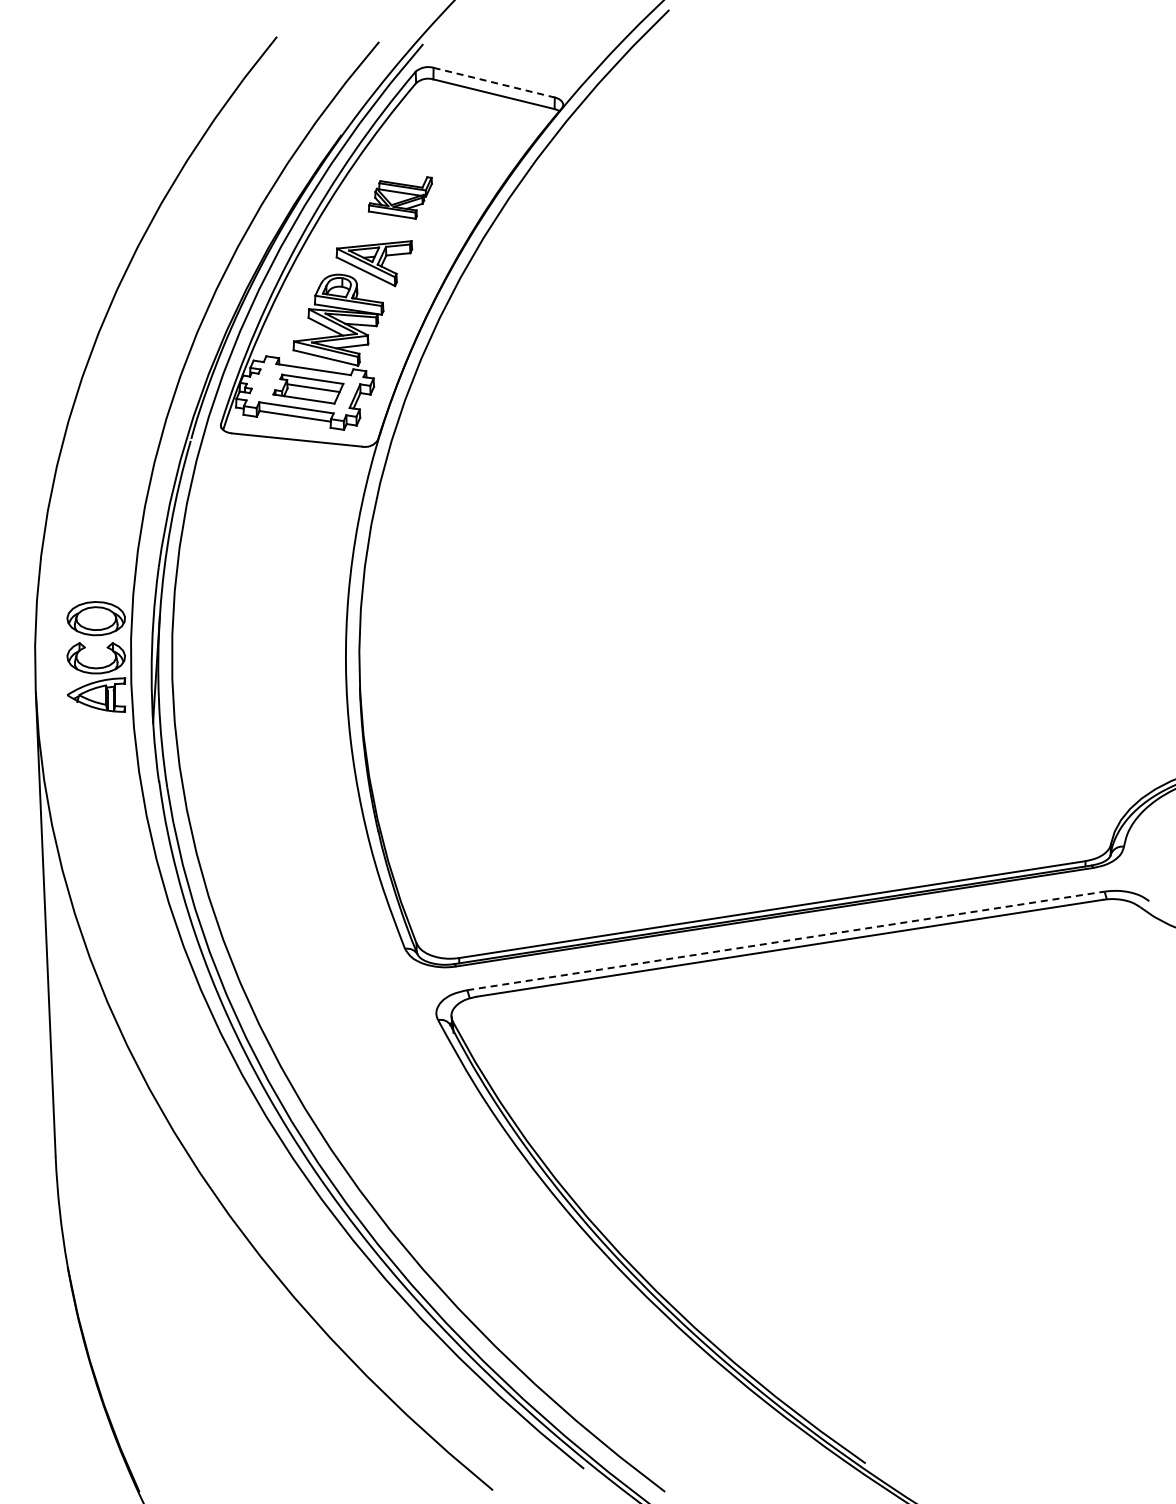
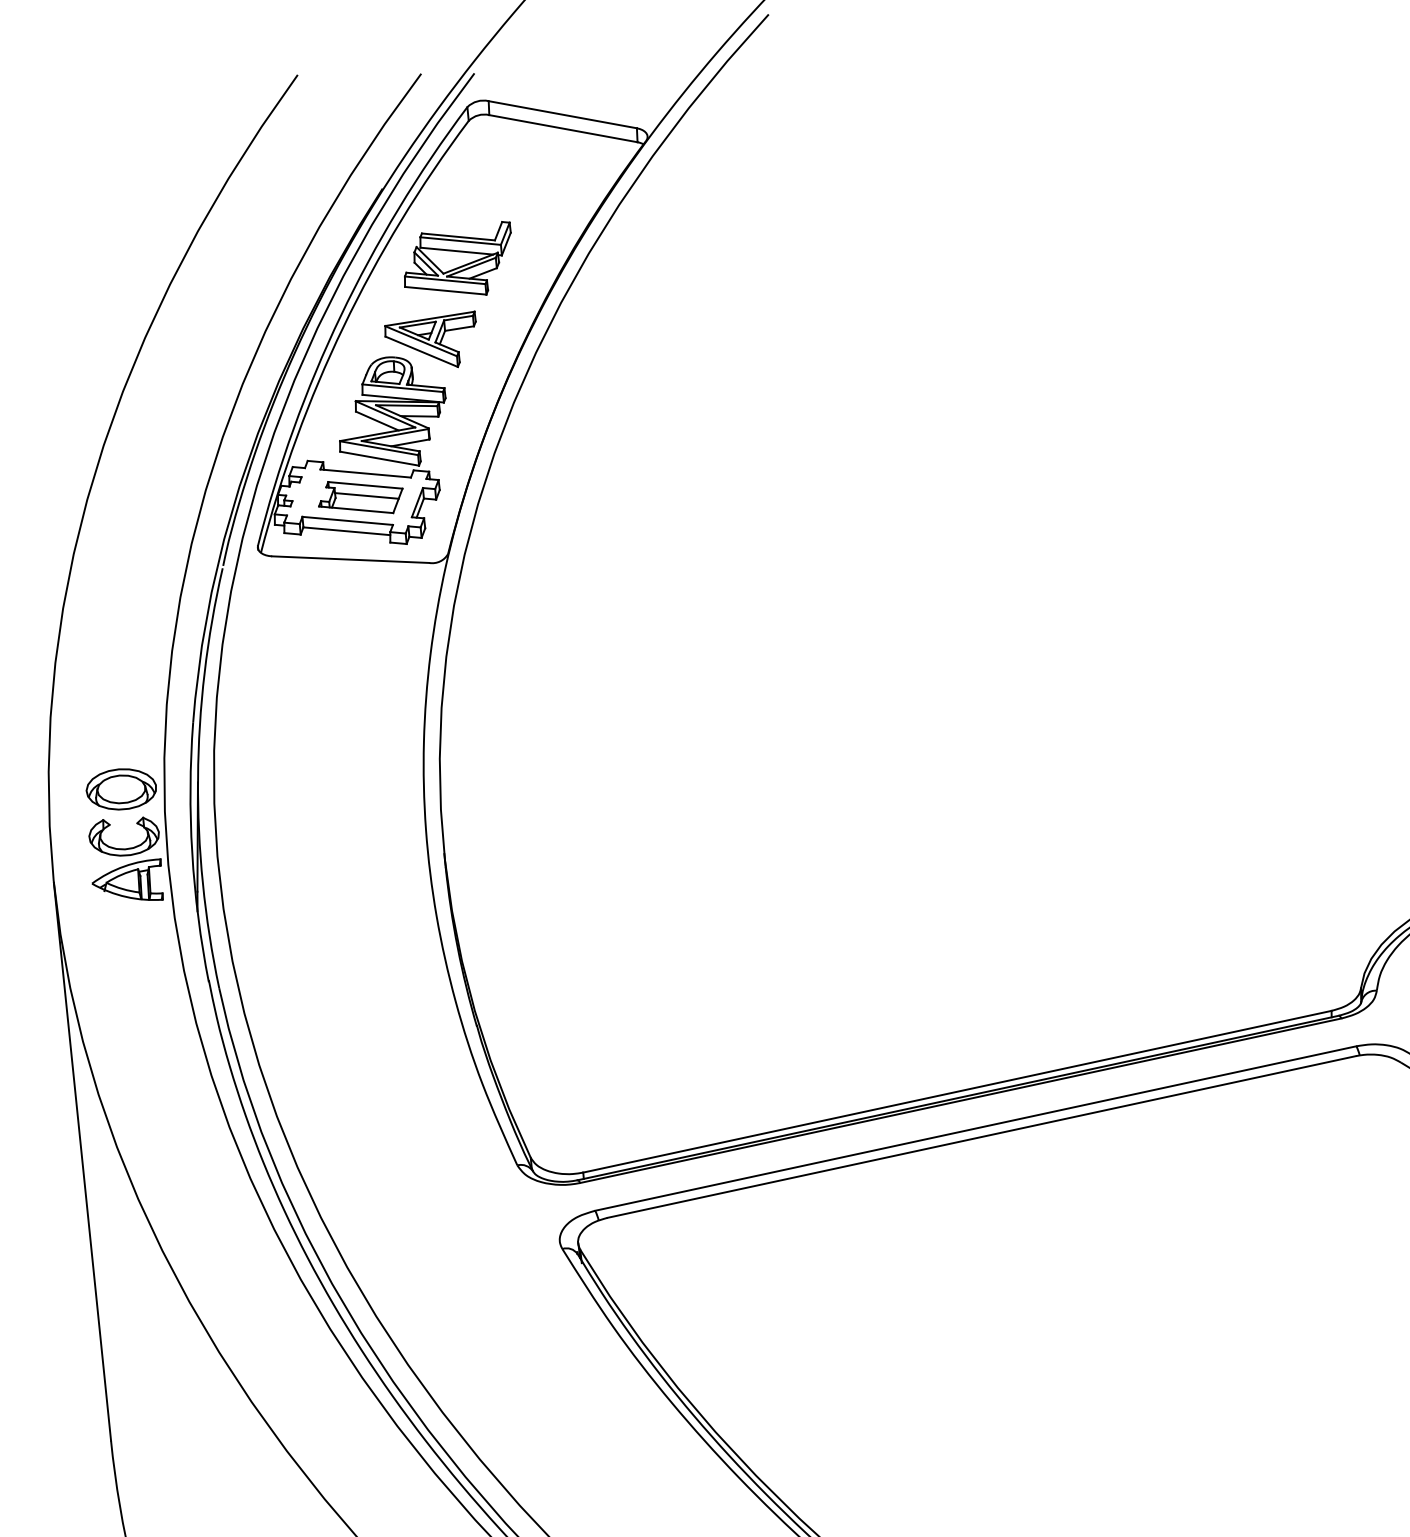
line: (494, 82) -> (563, 114), dashed -> solid
part: (400, 197) -> (458, 259), size x1.43
line: (786, 940) -> (976, 1127), dashed -> solid

